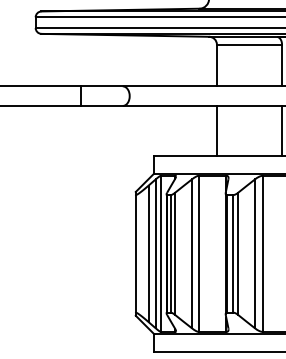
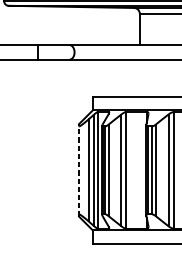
line: (216, 130) -> (139, 78), removed
line: (135, 253) -> (78, 170), solid -> dashed

